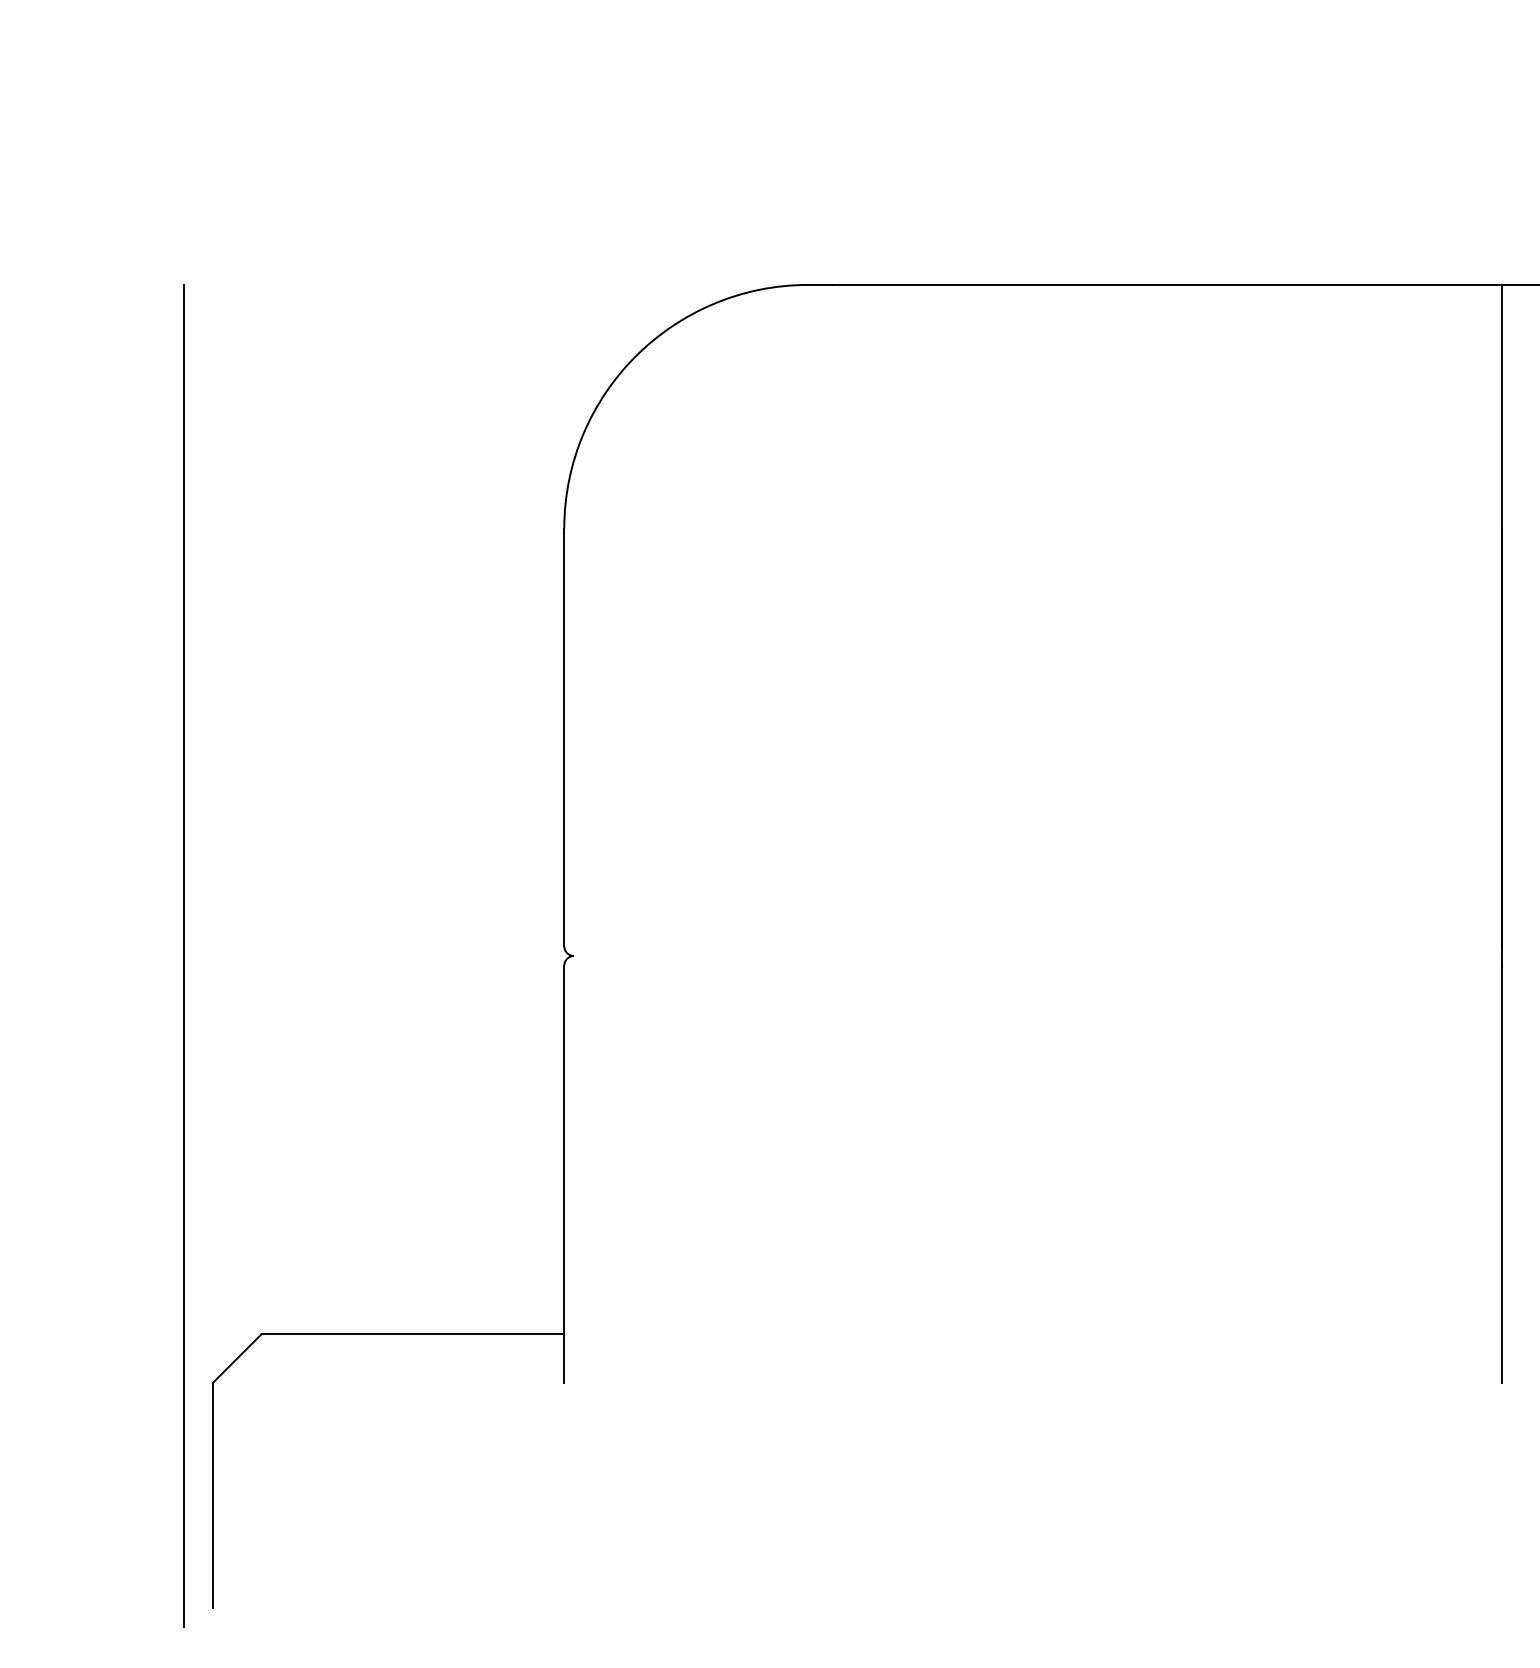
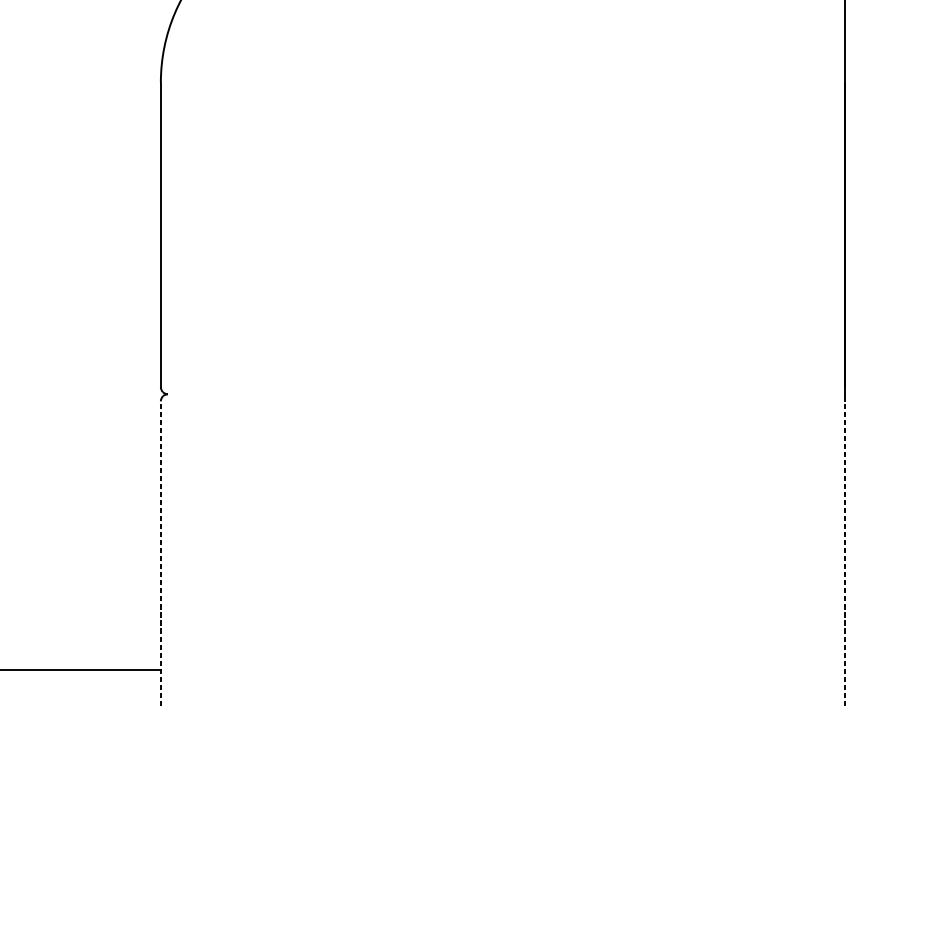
line: (564, 1174) -> (161, 553), solid -> dashed
line: (1501, 1174) -> (844, 553), solid -> dashed

